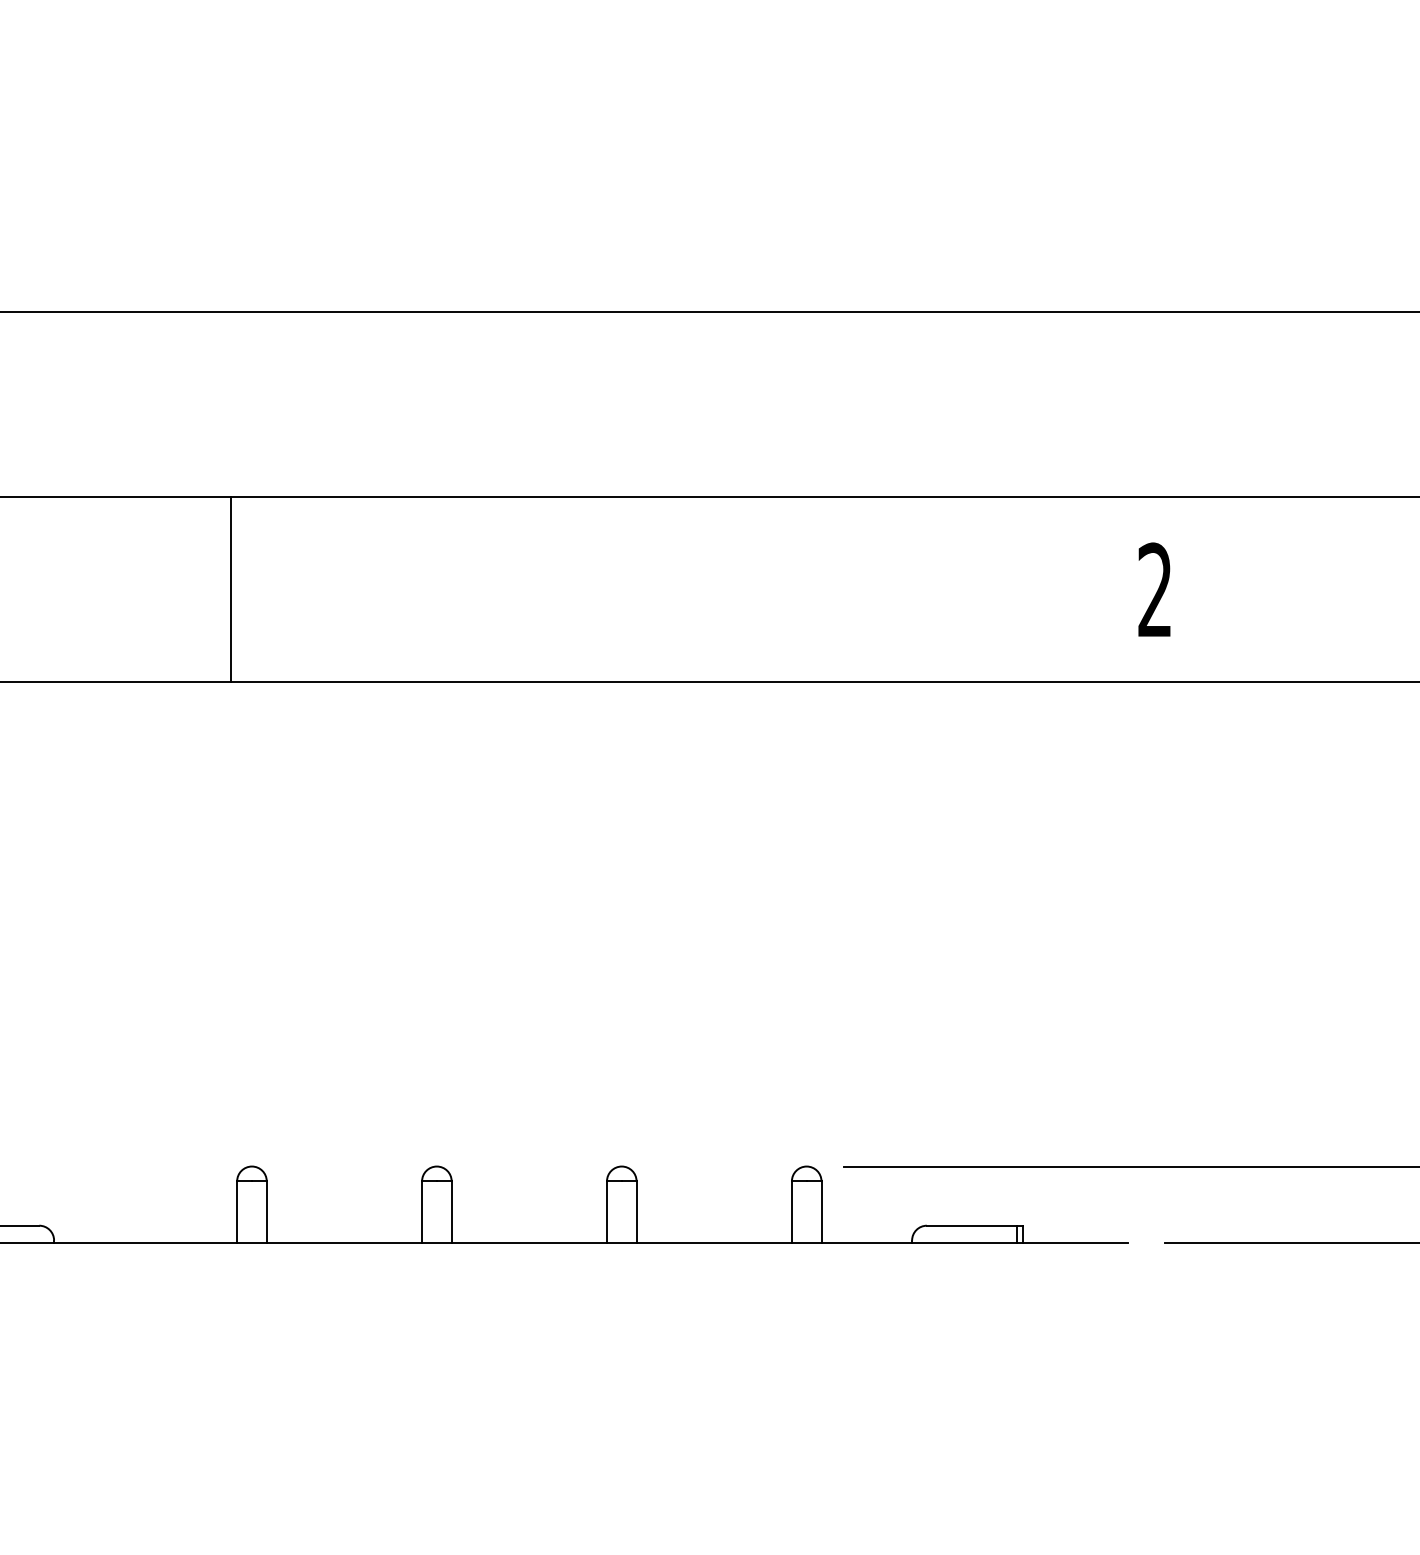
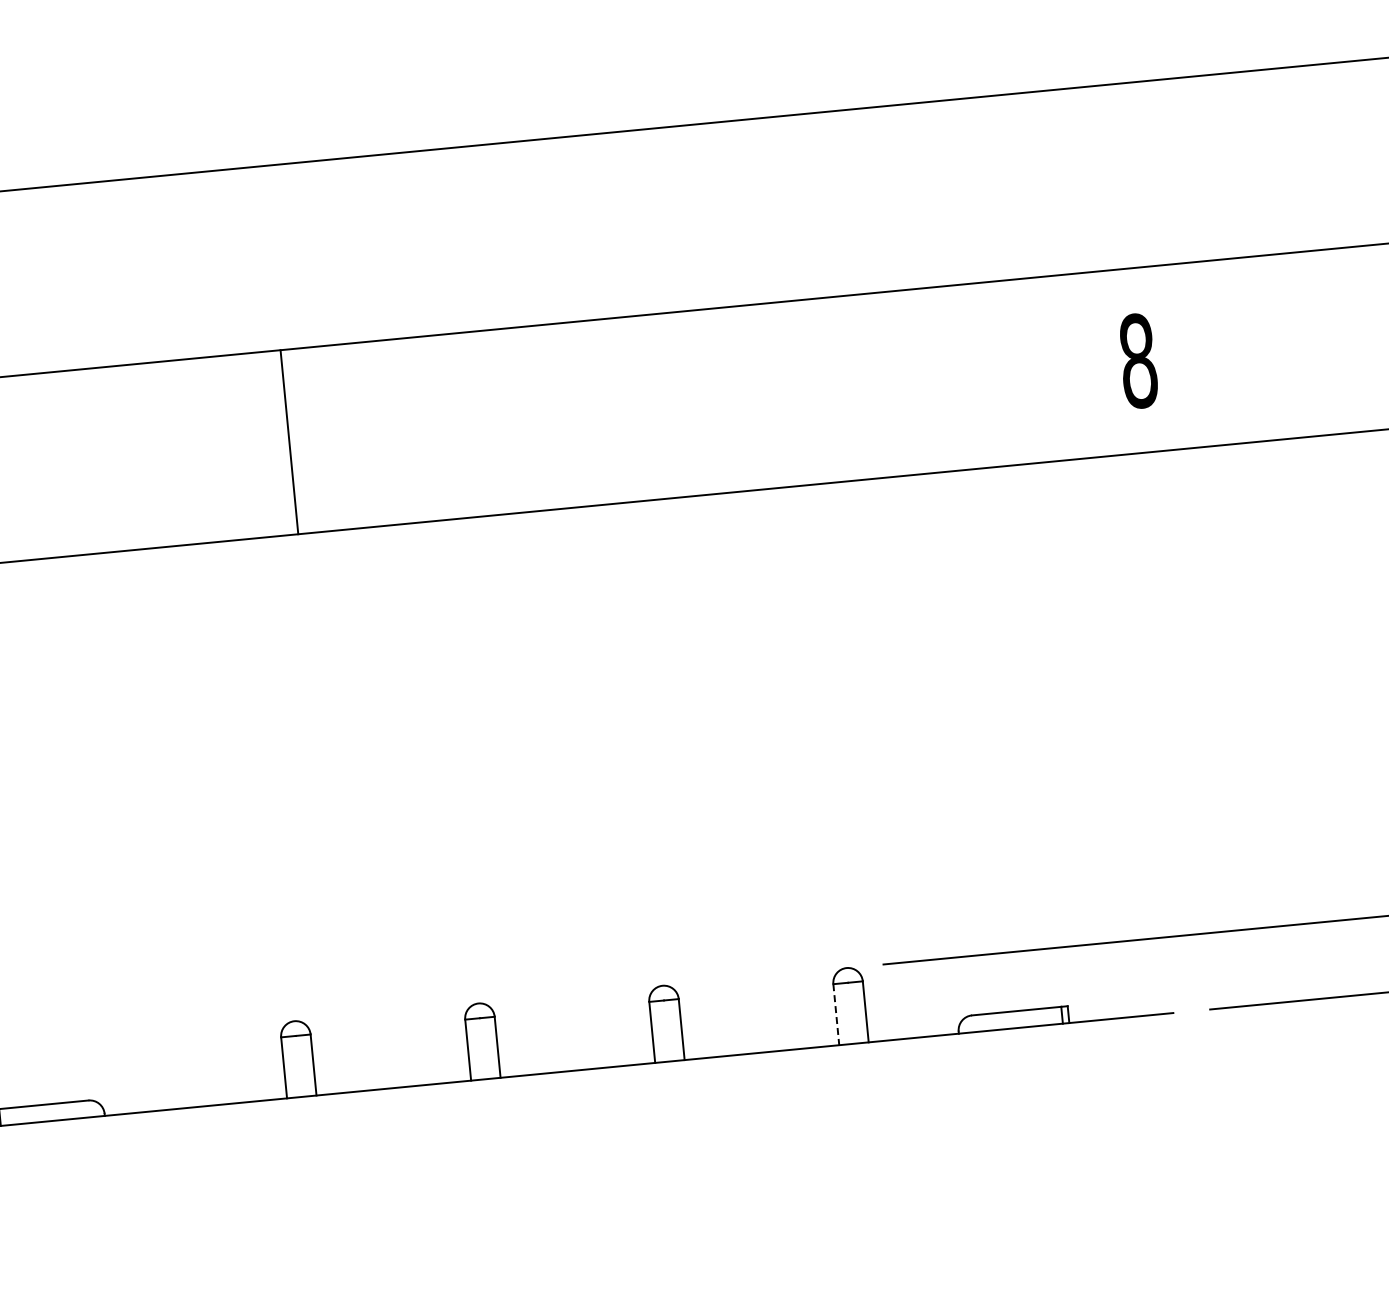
line: (231, 589) -> (289, 441), moved
text: (1155, 590) -> (1138, 361), 2 -> 8
line: (791, 1211) -> (835, 1014), solid -> dashed

